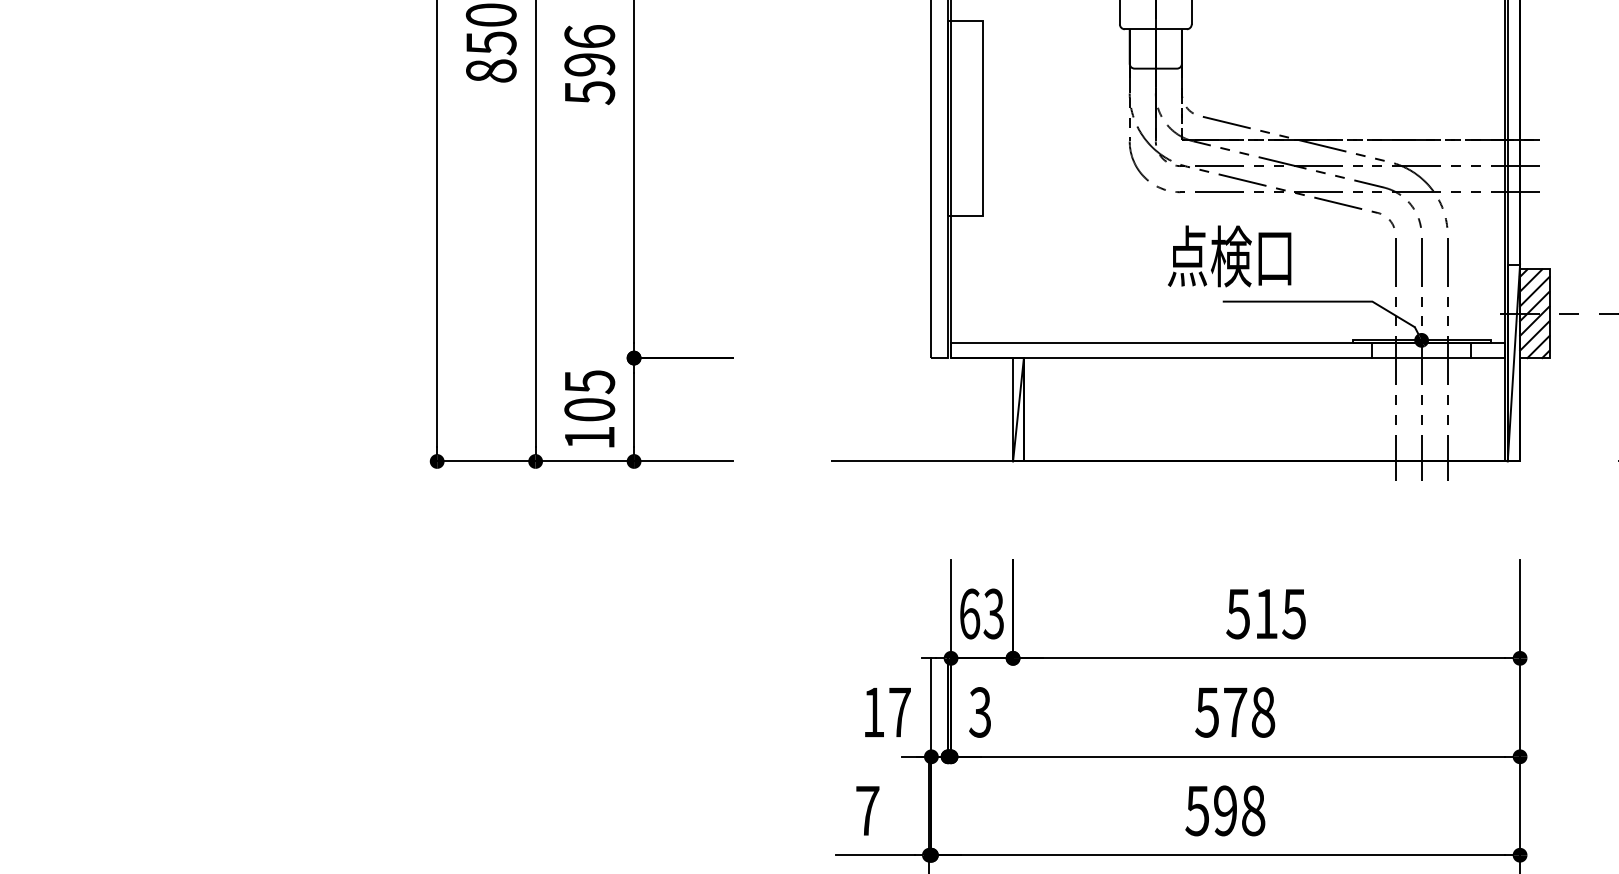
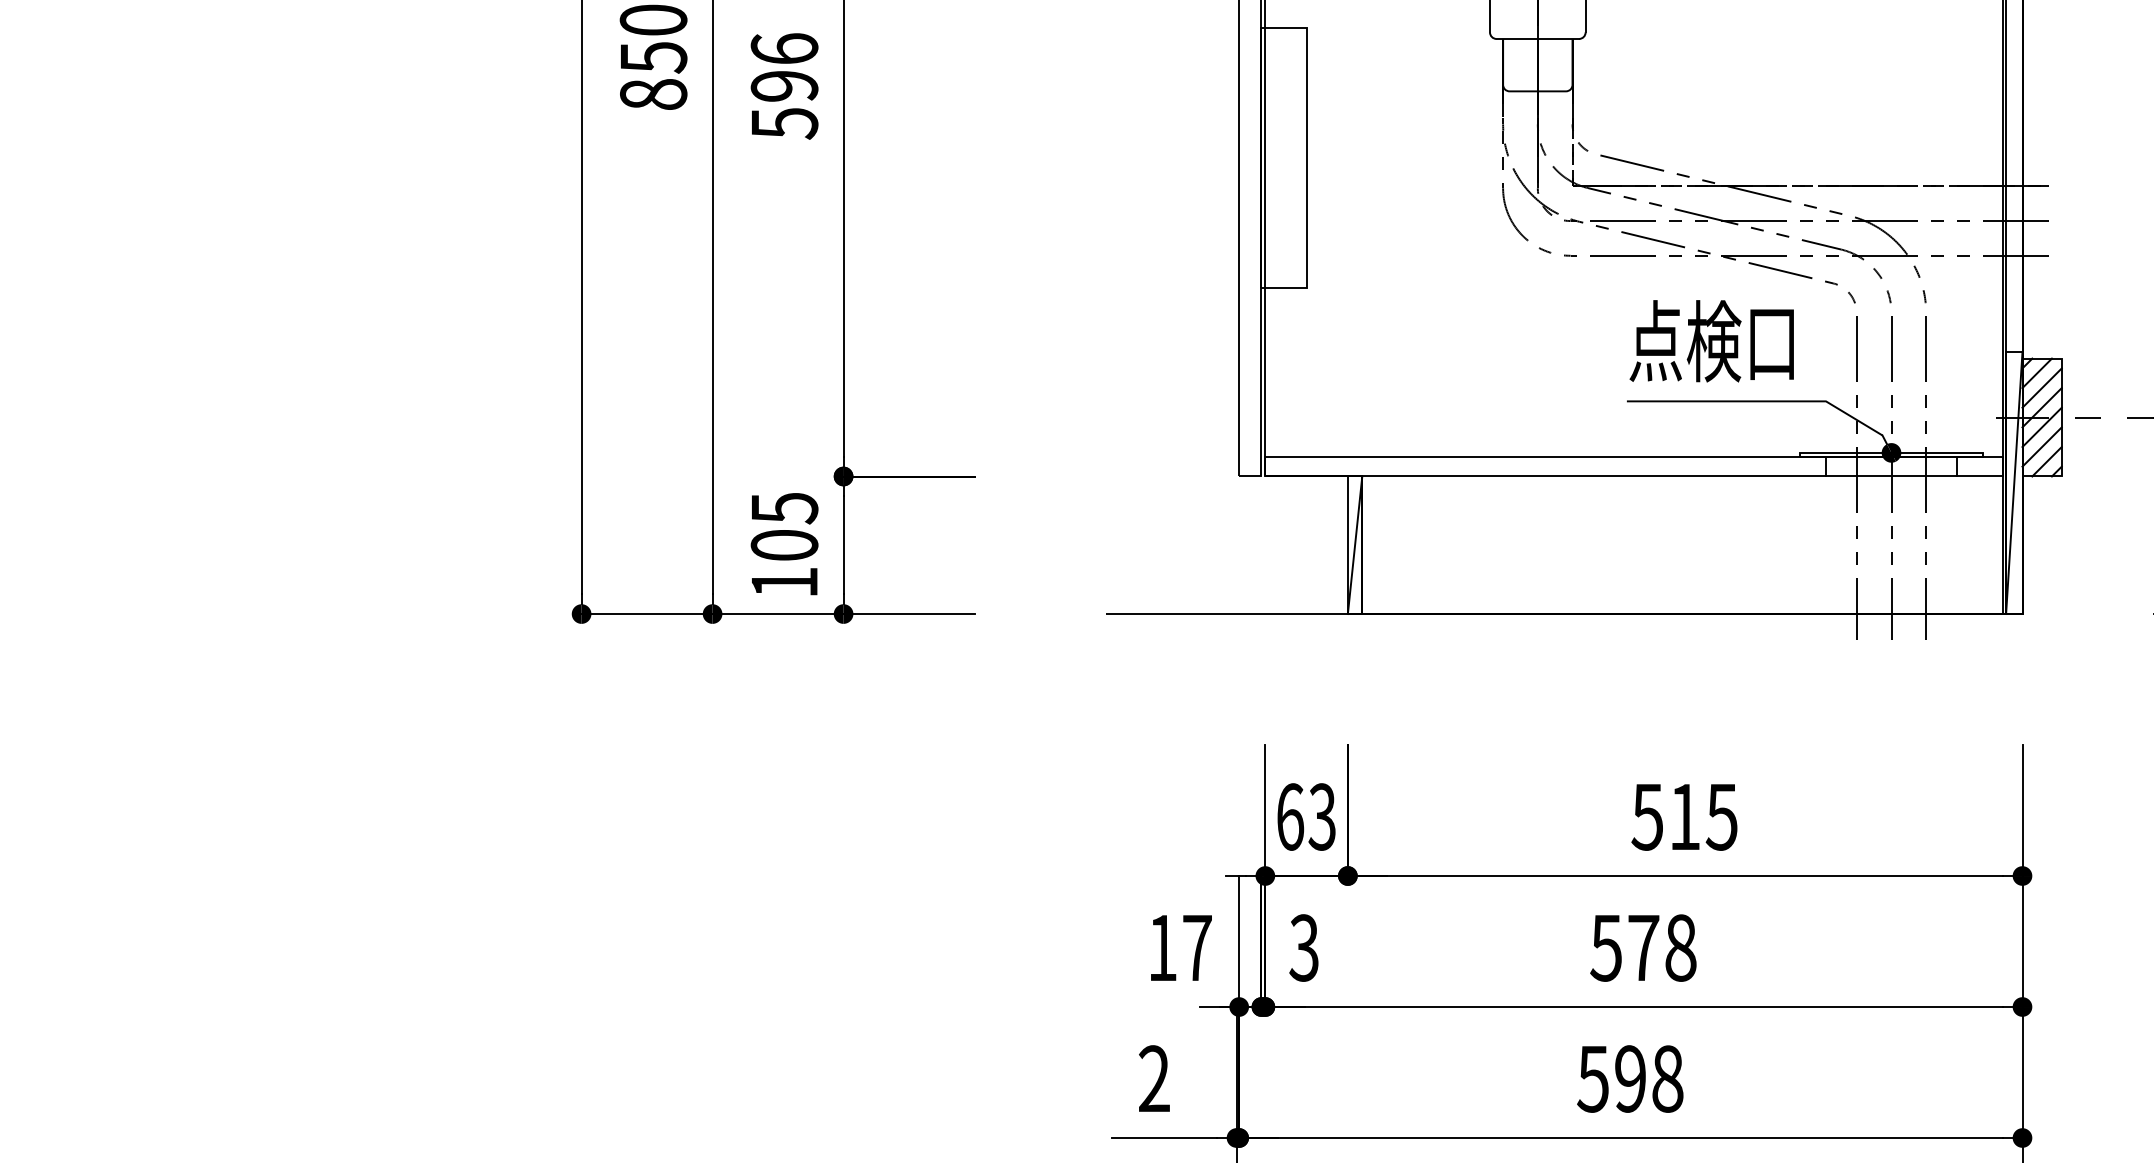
text: (1229, 256) -> (1711, 341), moved
text: (867, 810) -> (1154, 1078), 7 -> 2

